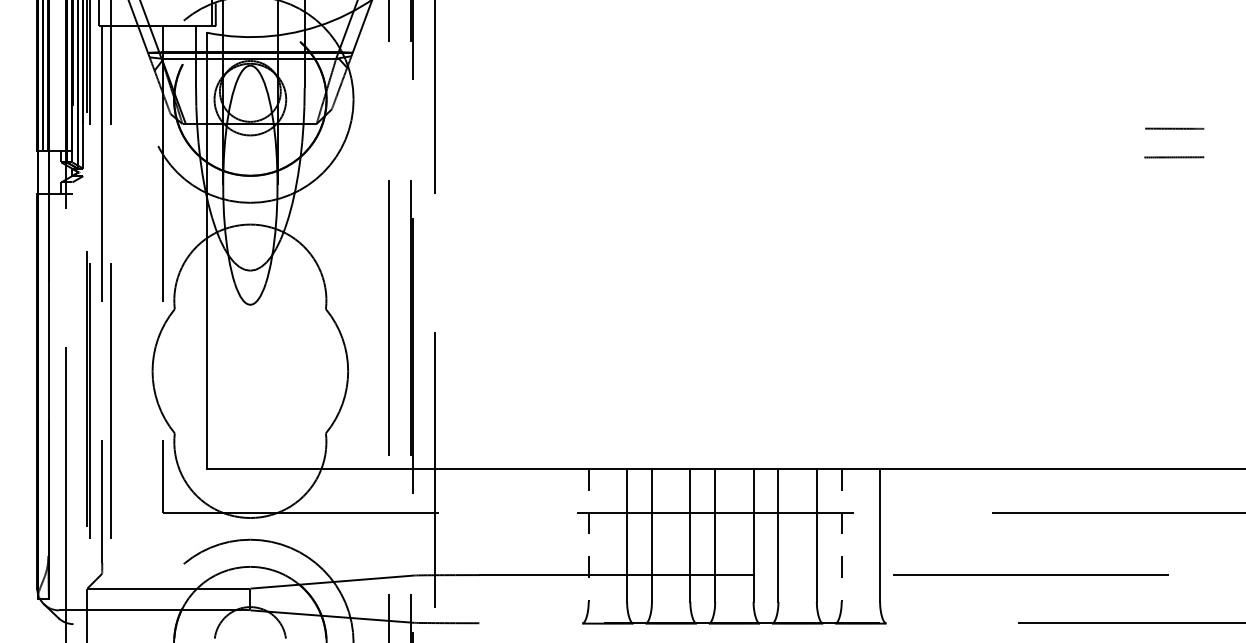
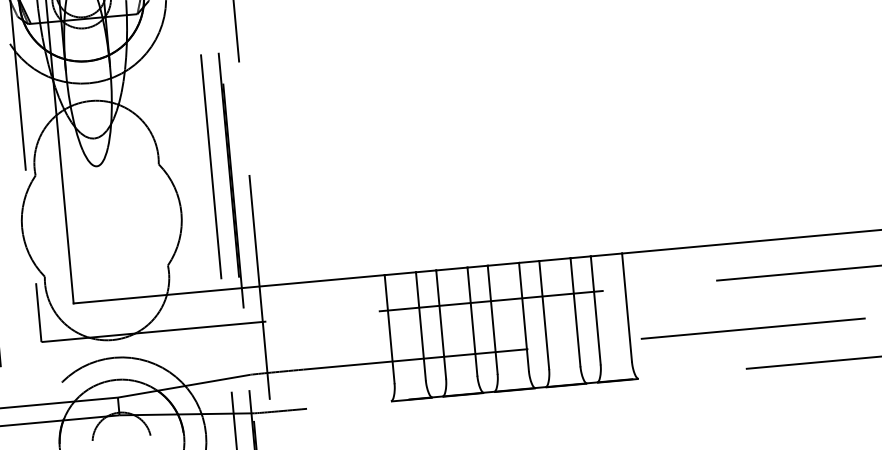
line: (588, 535) -> (389, 329), dashed -> solid
line: (841, 535) -> (595, 310), dashed -> solid

